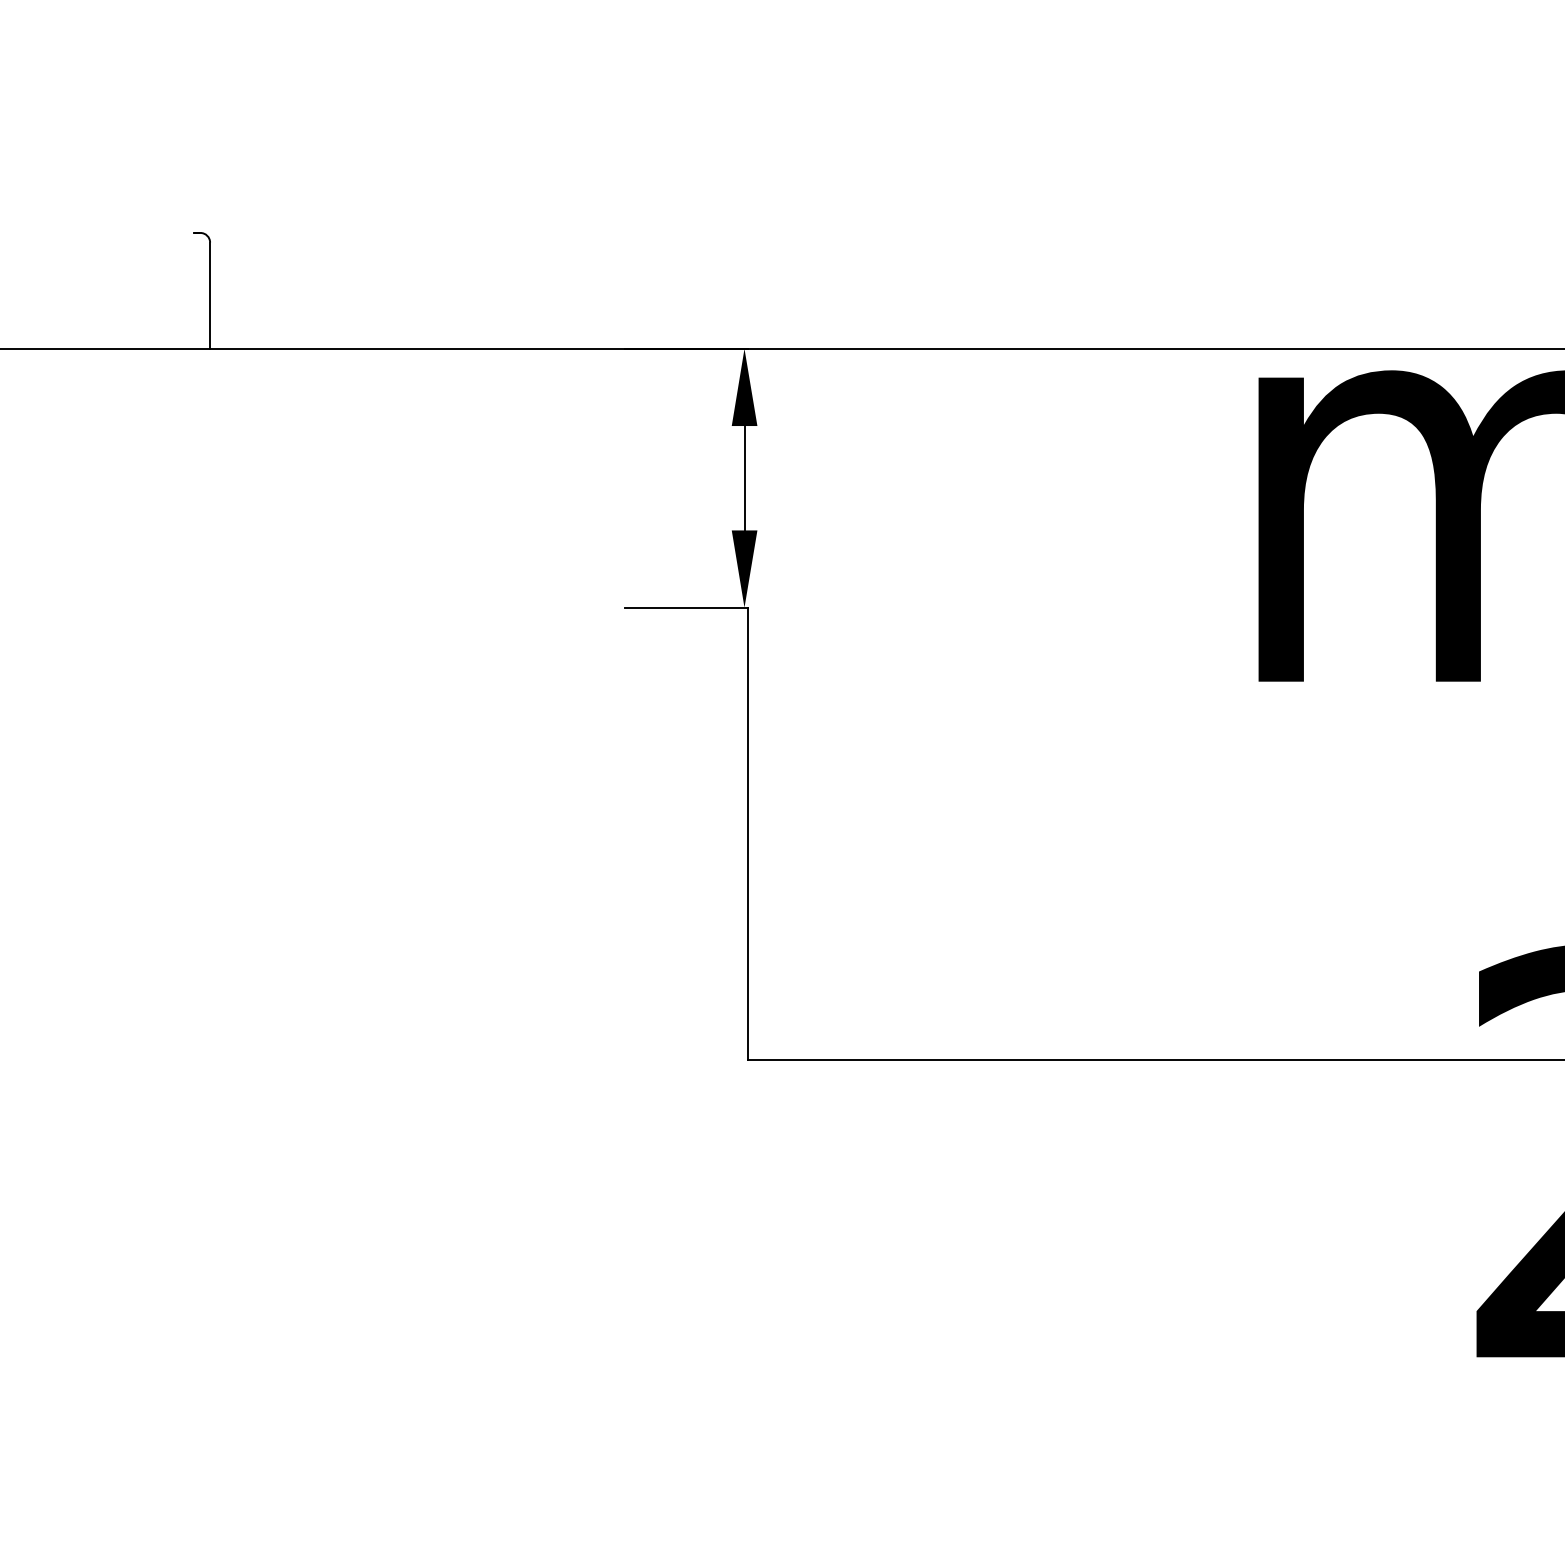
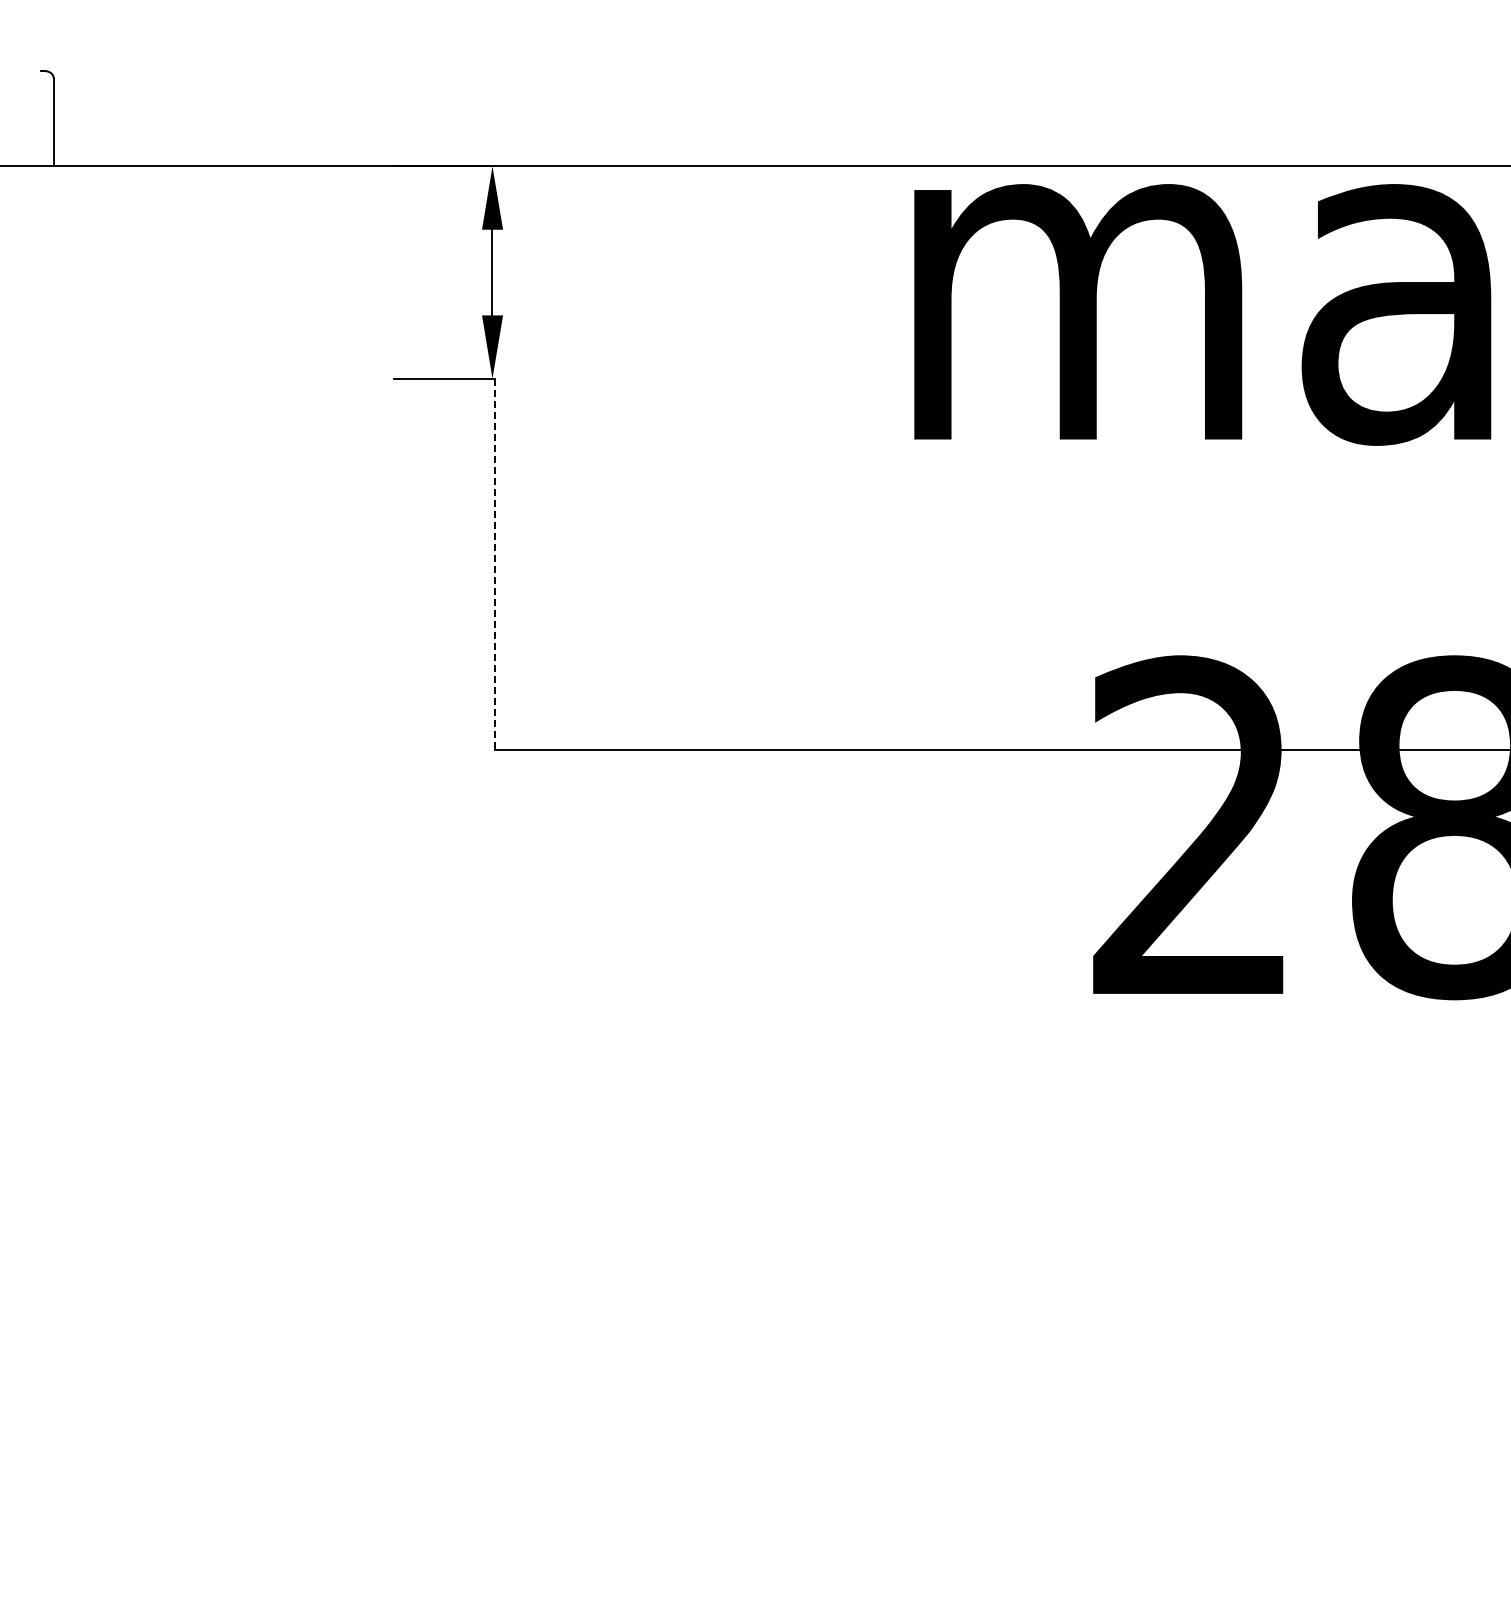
line: (748, 834) -> (495, 564), solid -> dashed

